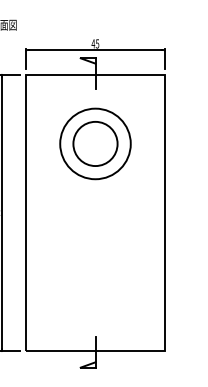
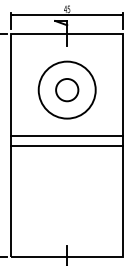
circle: (95, 143) -> (67, 89), size x0.62
line: (95, 200) -> (67, 135), added
line: (95, 212) -> (67, 145), added

